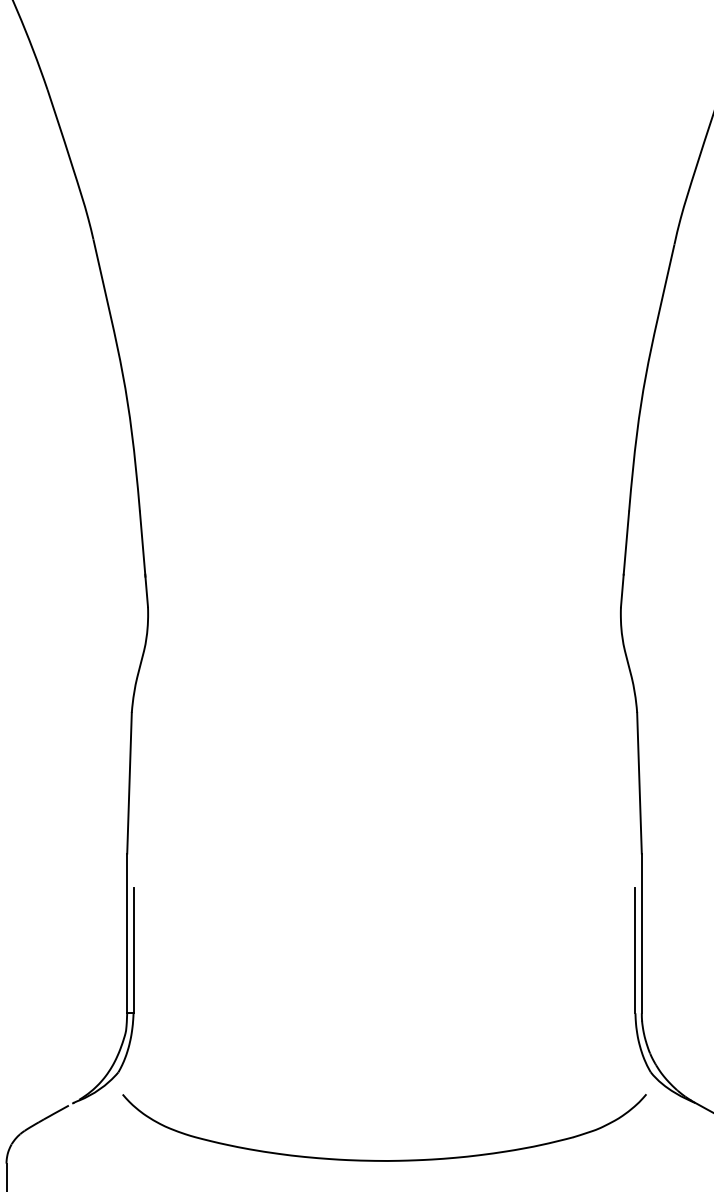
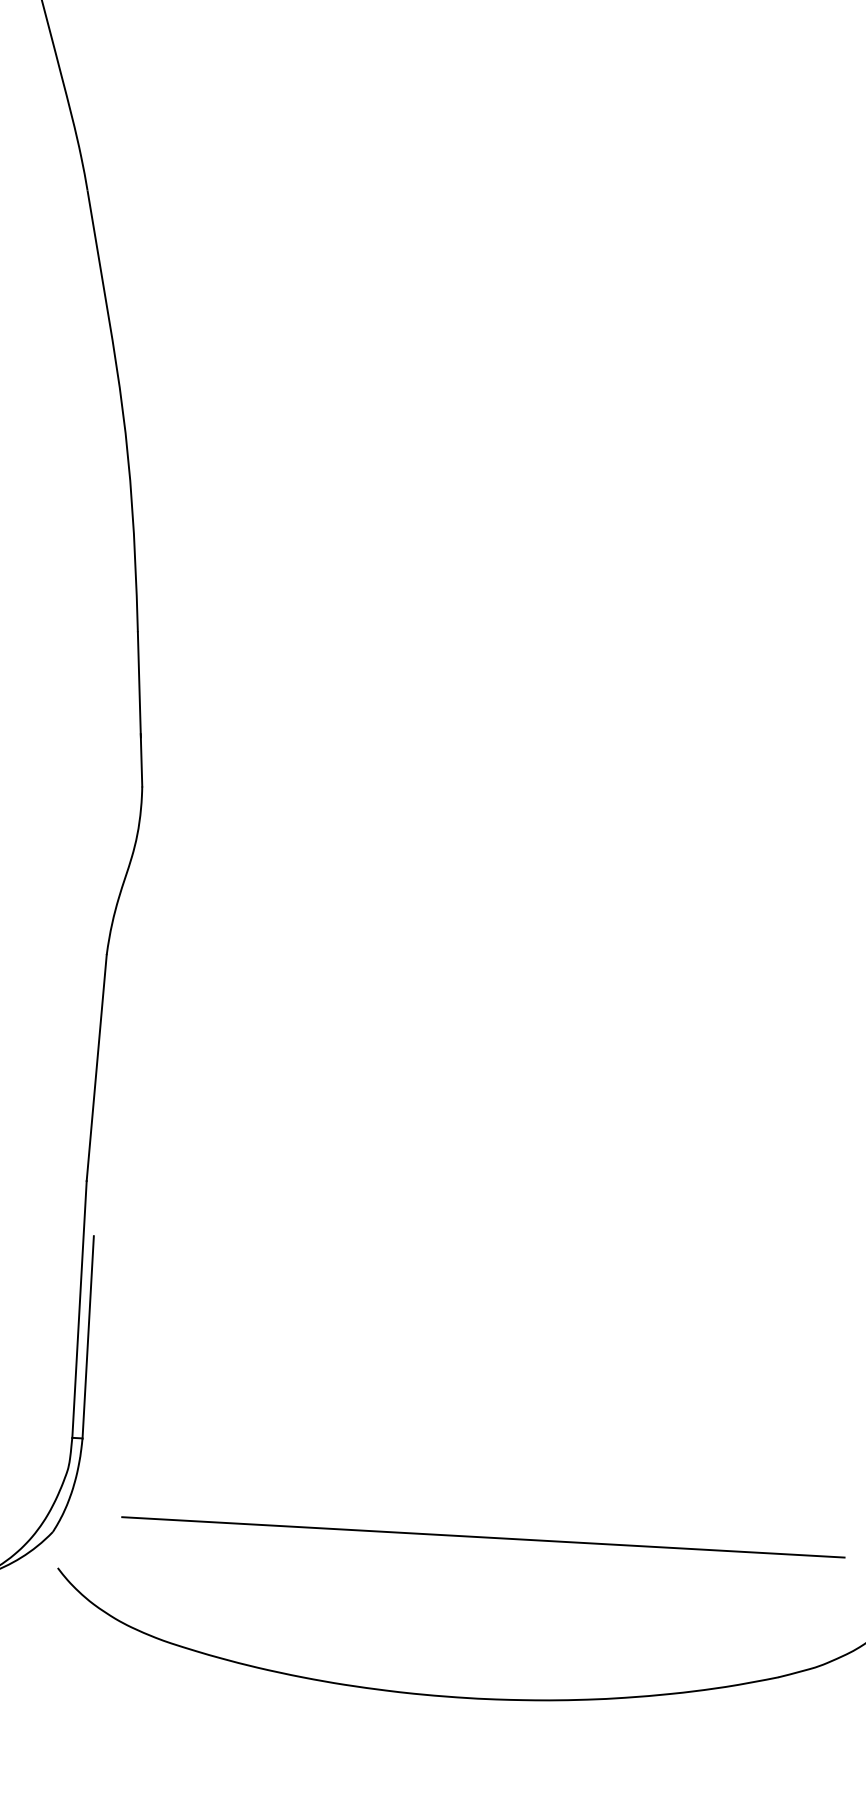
line: (385, 1060) -> (483, 1536), added

